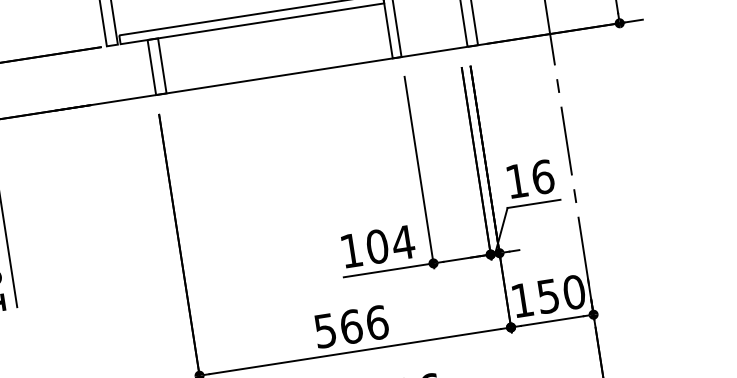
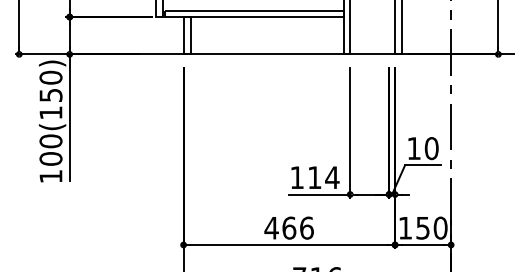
text: (542, 177) -> (431, 148), 16 -> 10
text: (376, 246) -> (314, 177), 104 -> 114
text: (325, 331) -> (271, 228), 566 -> 466

